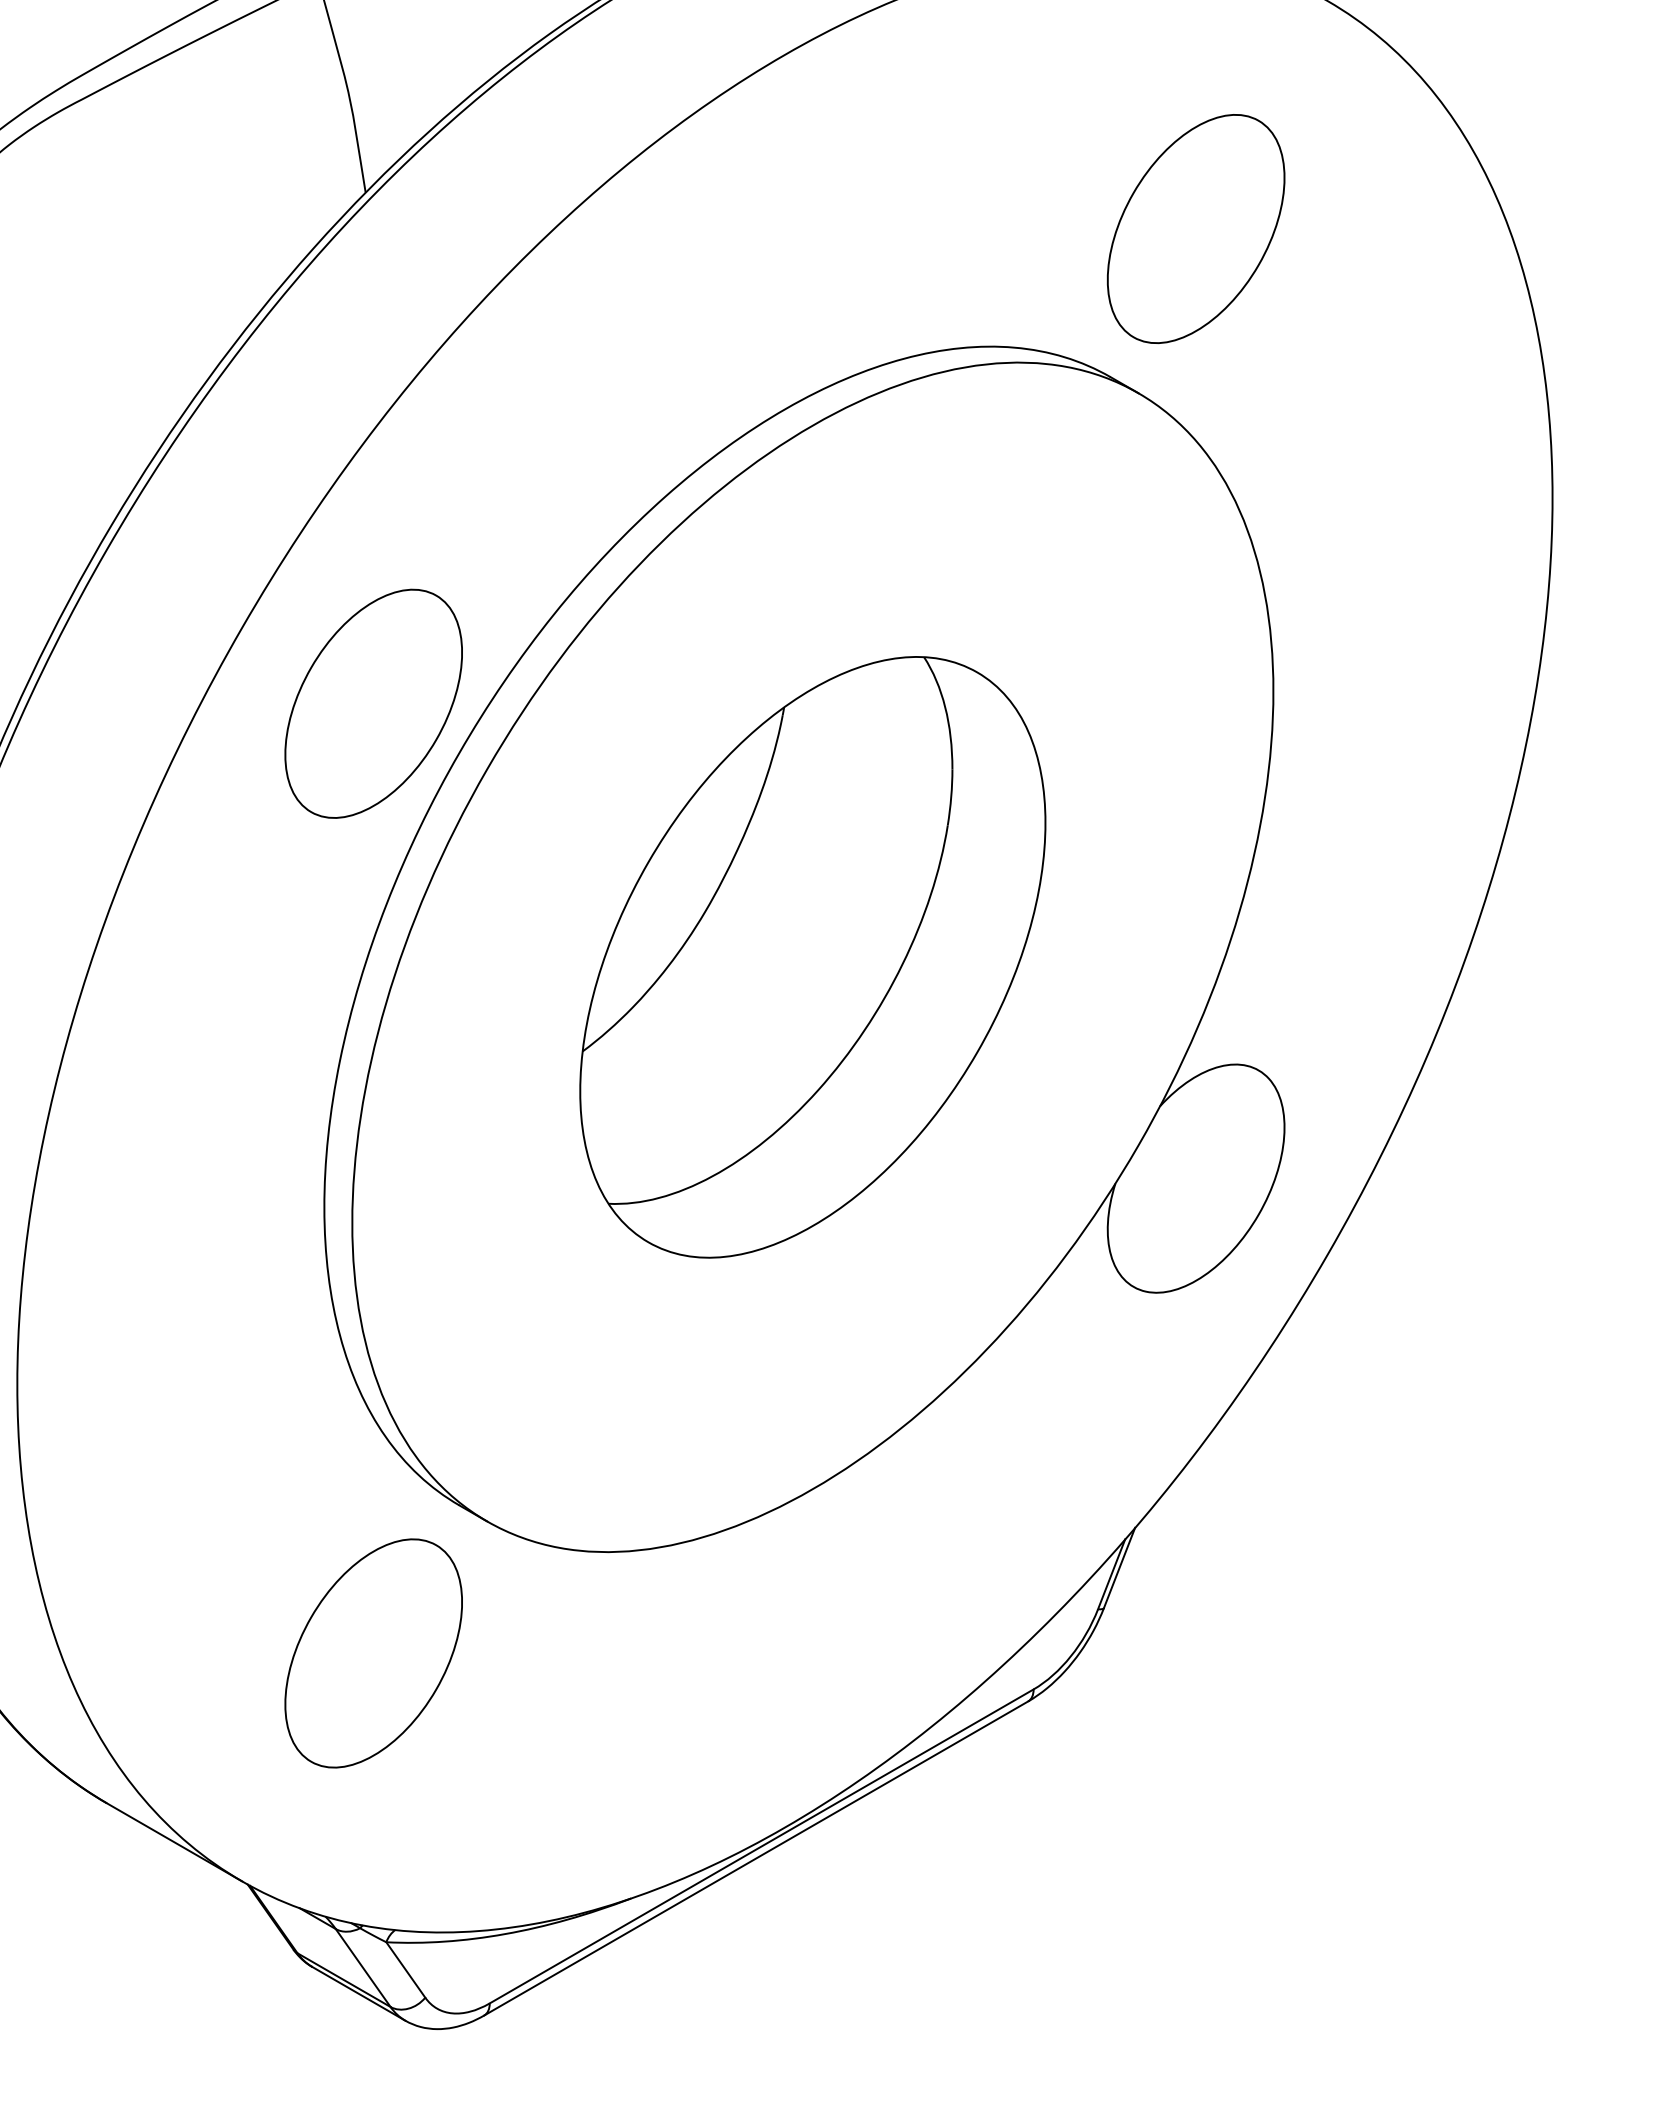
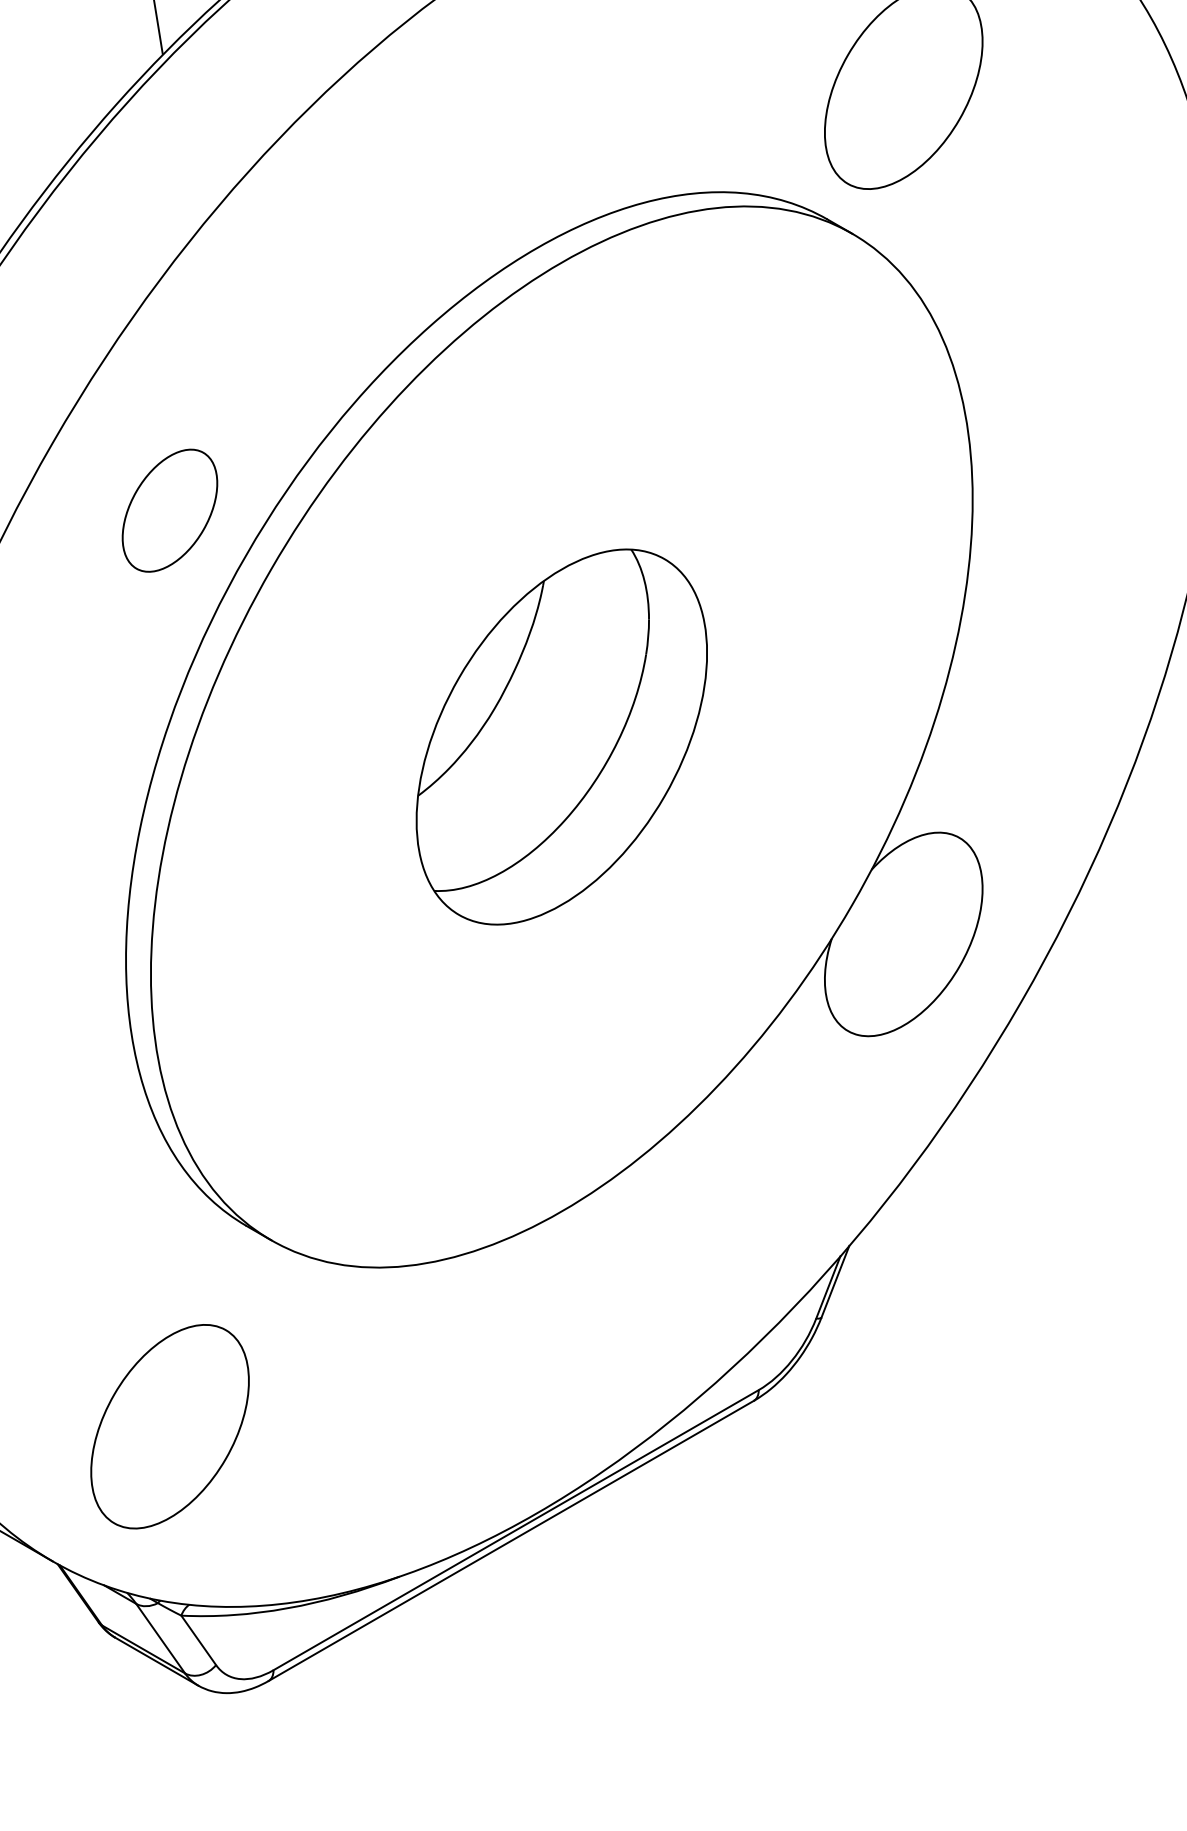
part: (373, 703) -> (169, 510), size x0.6
part: (812, 957) -> (561, 737), size x0.7
part: (373, 1653) -> (169, 1426), moved

